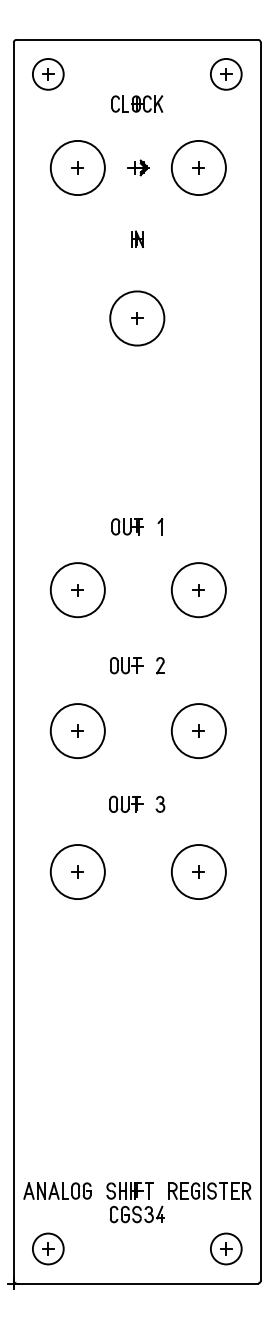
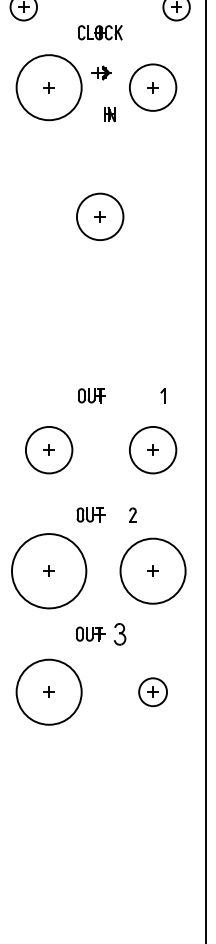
circle: (77, 167) -> (48, 87), size x1.4
part: (138, 167) -> (101, 72), moved
part: (137, 238) -> (109, 113), moved
part: (160, 526) -> (163, 395), moved
part: (160, 665) -> (133, 514), moved
circle: (77, 731) -> (48, 571), size x1.6
circle: (198, 731) -> (152, 571), size x1.4
part: (160, 803) -> (120, 633), size x1.6
circle: (77, 872) -> (48, 692), size x1.4
circle: (198, 872) -> (152, 692), size x0.6

